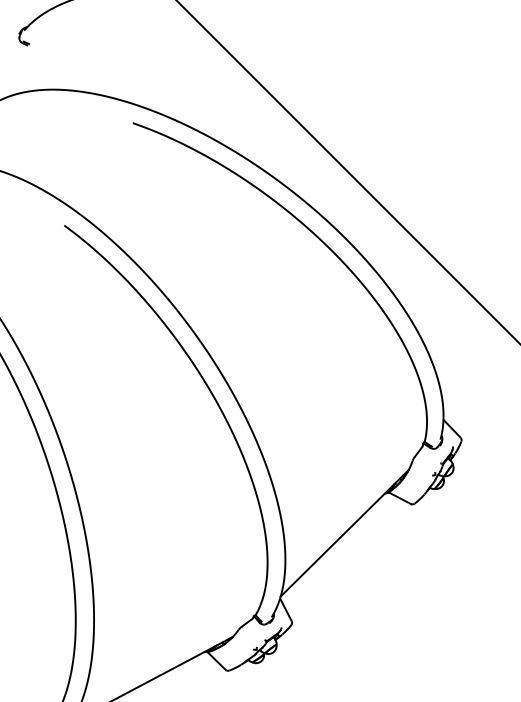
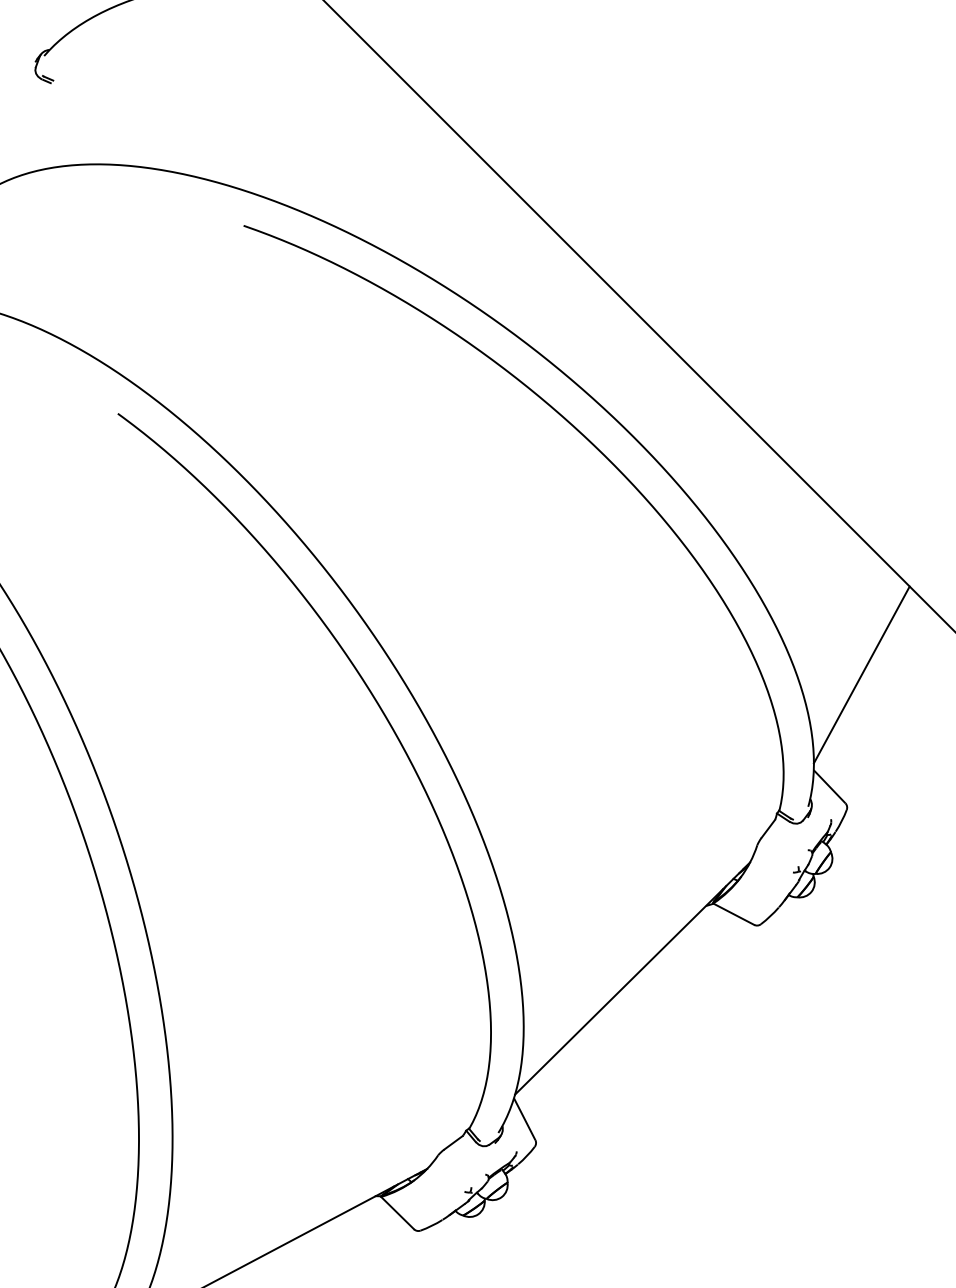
line: (469, 367) -> (861, 674), added

